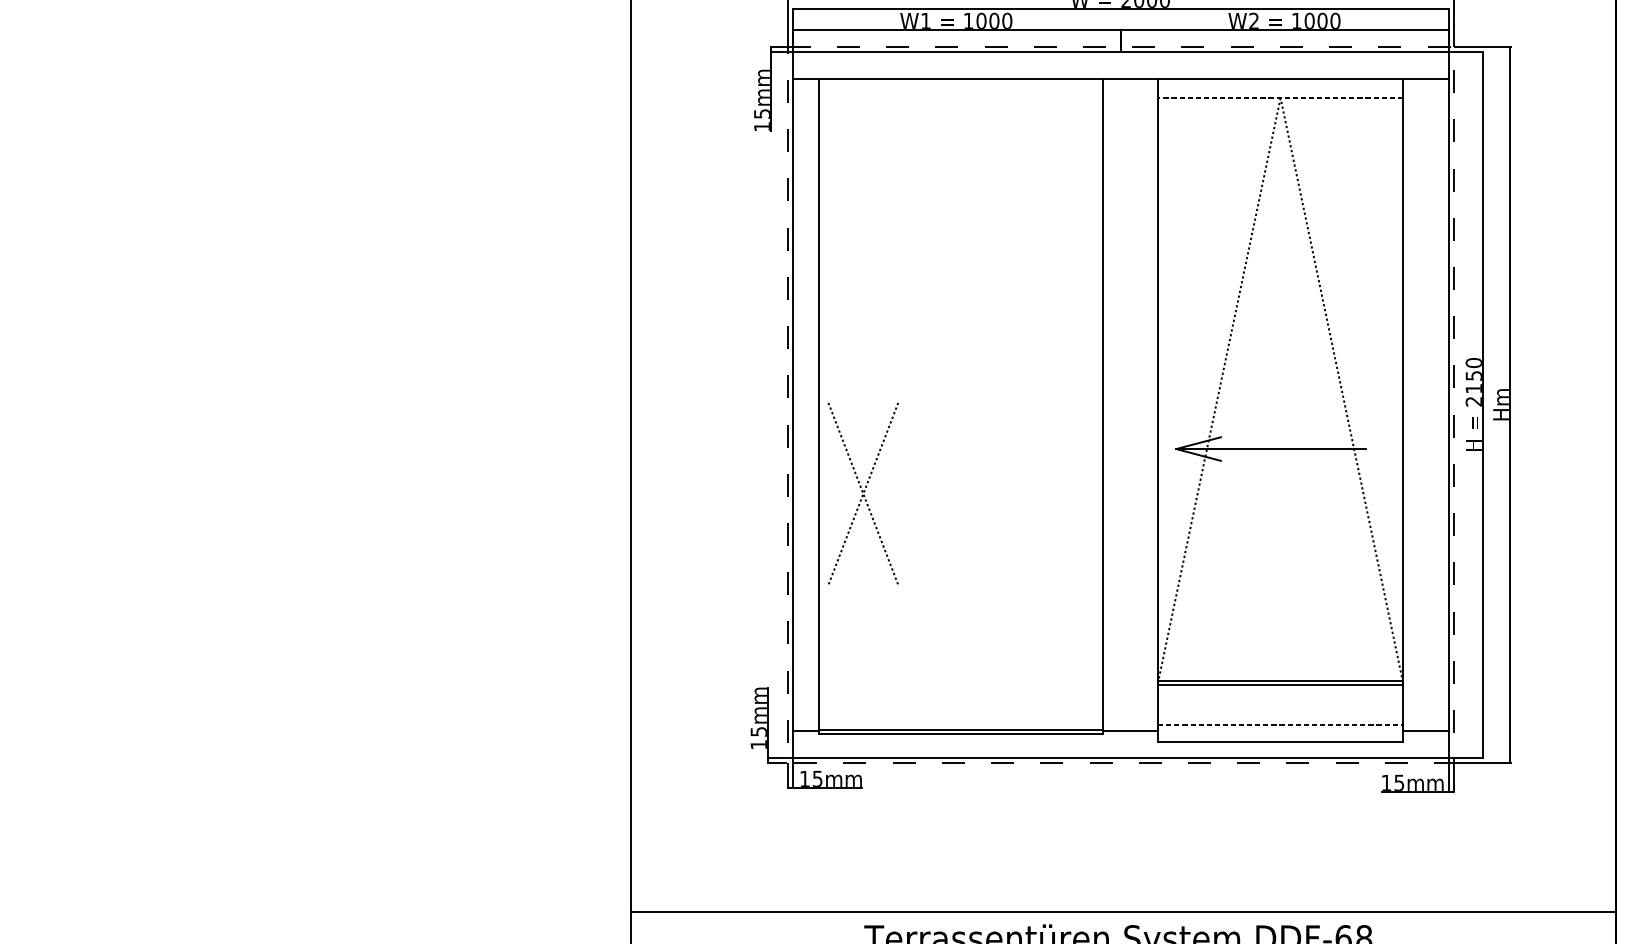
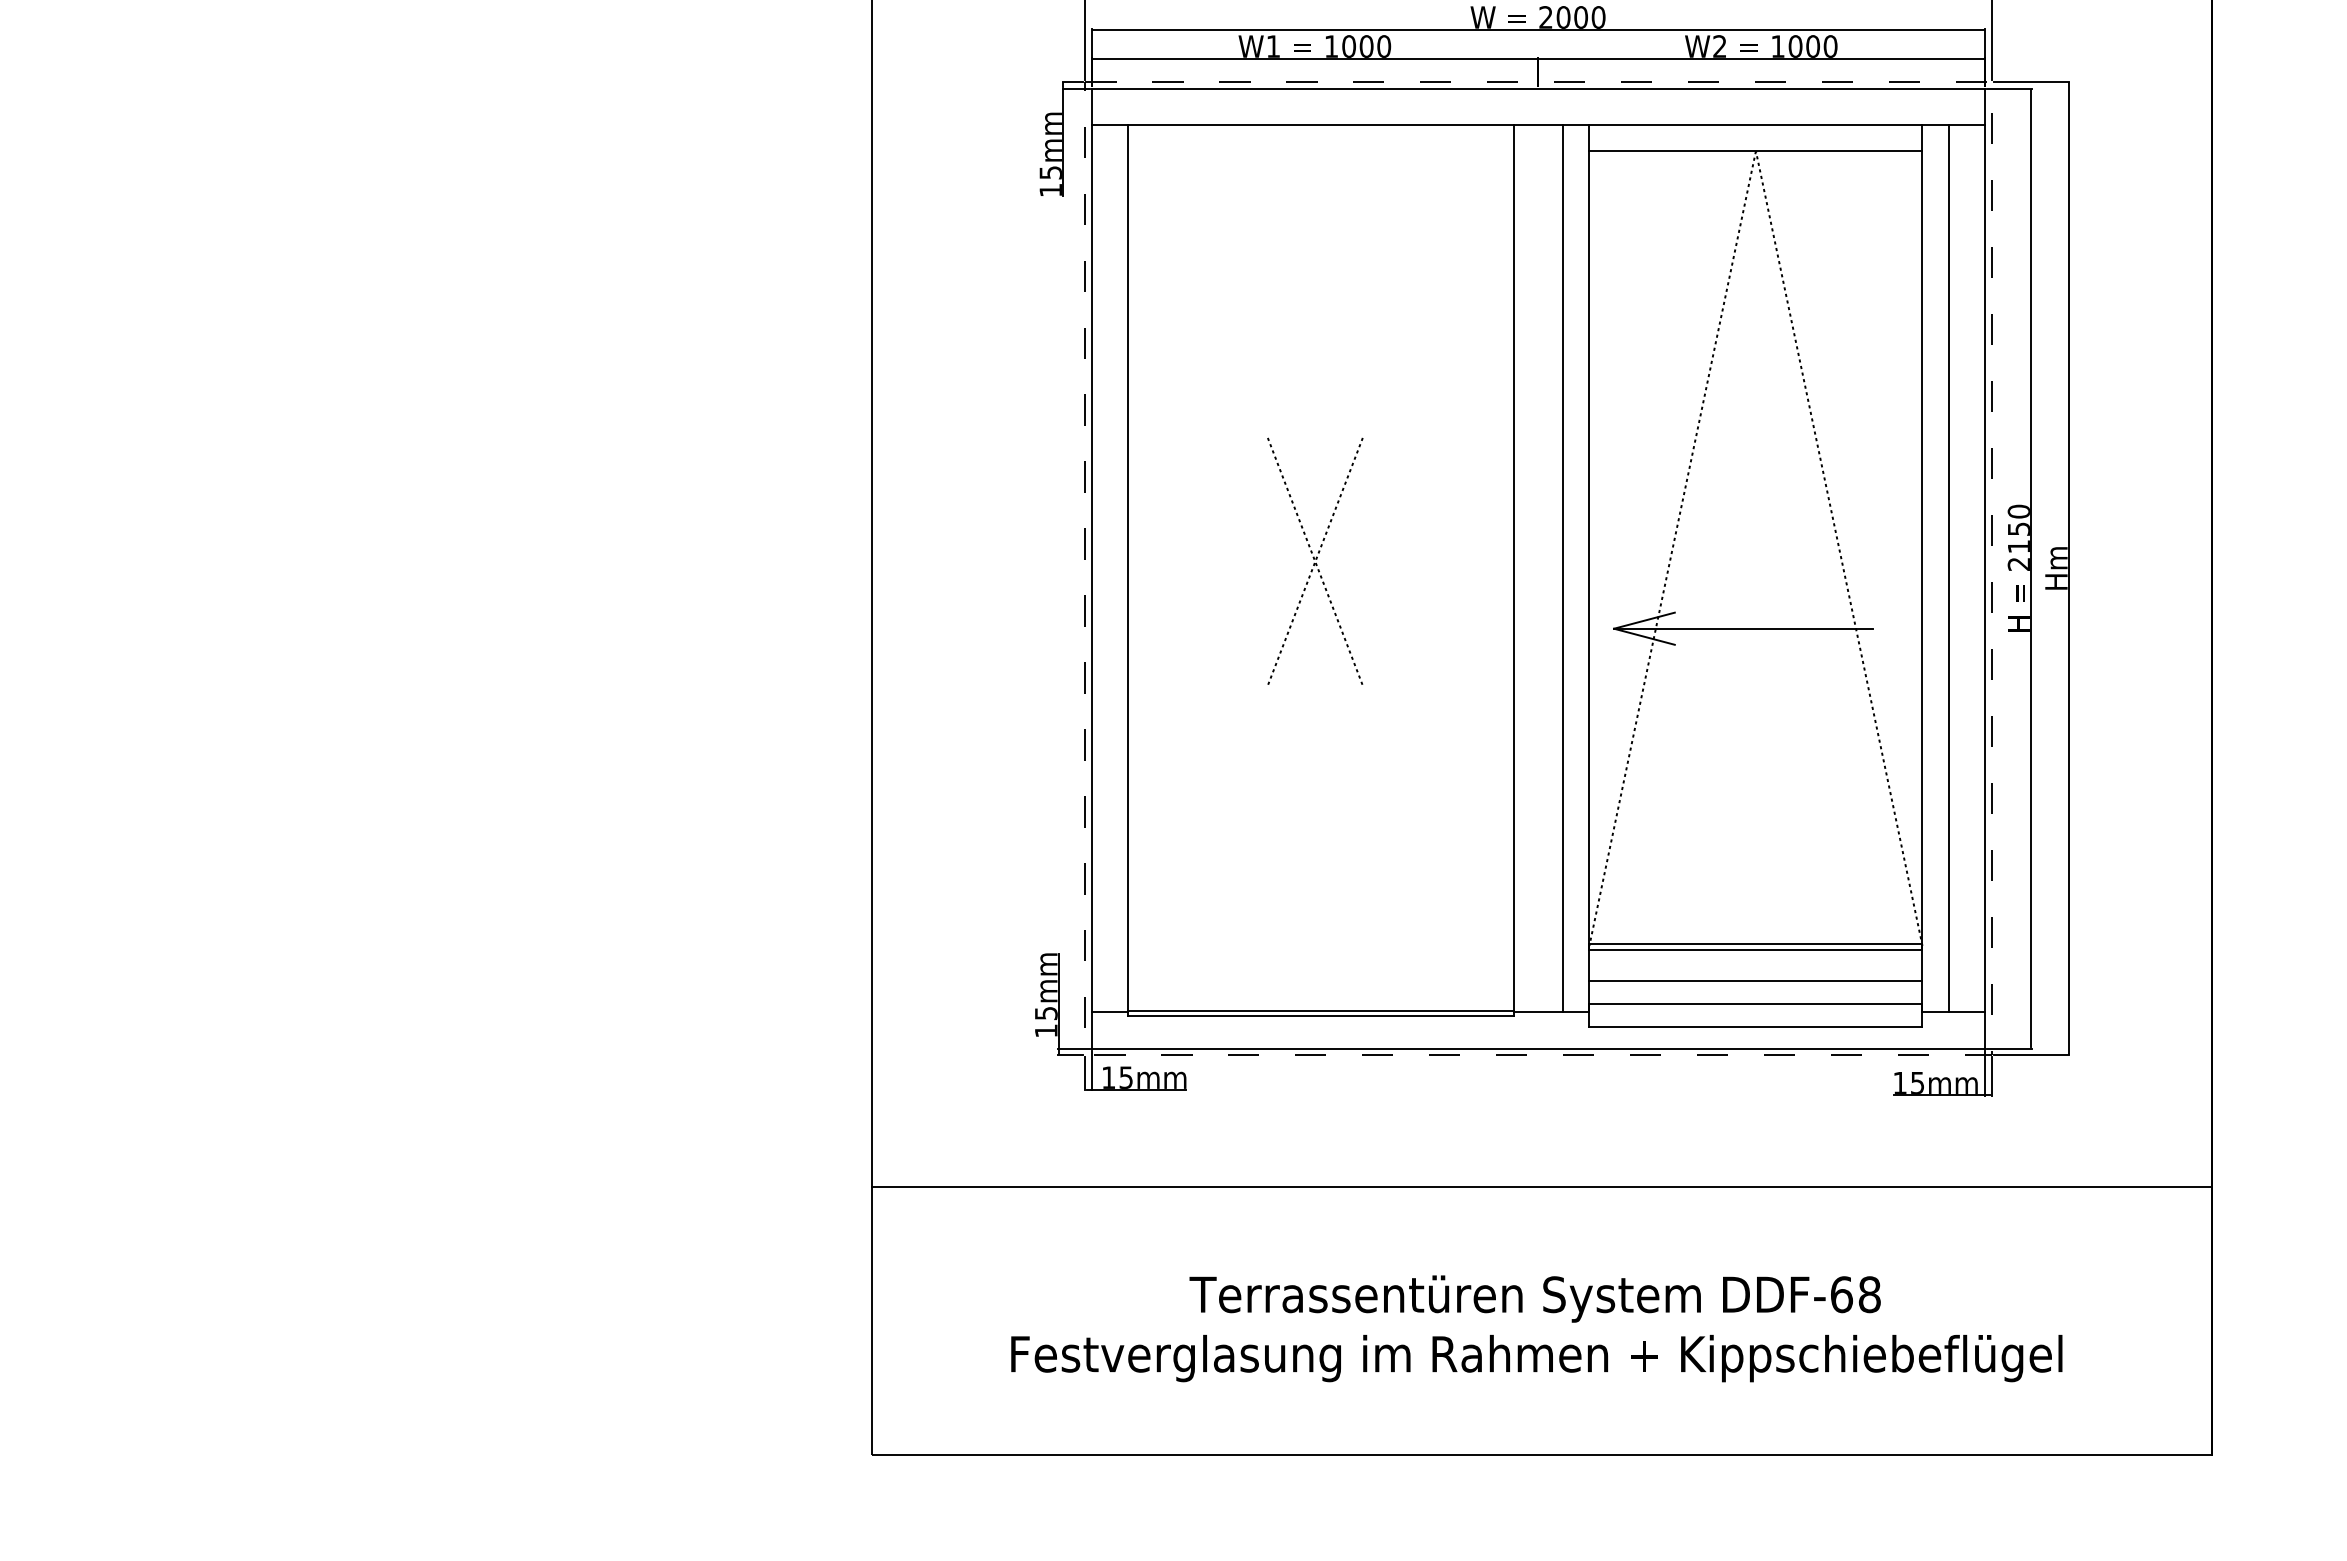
line: (1280, 98) -> (1755, 151), dashed -> solid
line: (1139, 404) -> (1563, 568), added
line: (1422, 404) -> (1948, 568), added
part: (863, 492) -> (1315, 560), moved
line: (1280, 708) -> (1755, 981), added
line: (1280, 725) -> (1755, 1004), dashed -> solid
line: (1122, 911) -> (1541, 1186), moved

